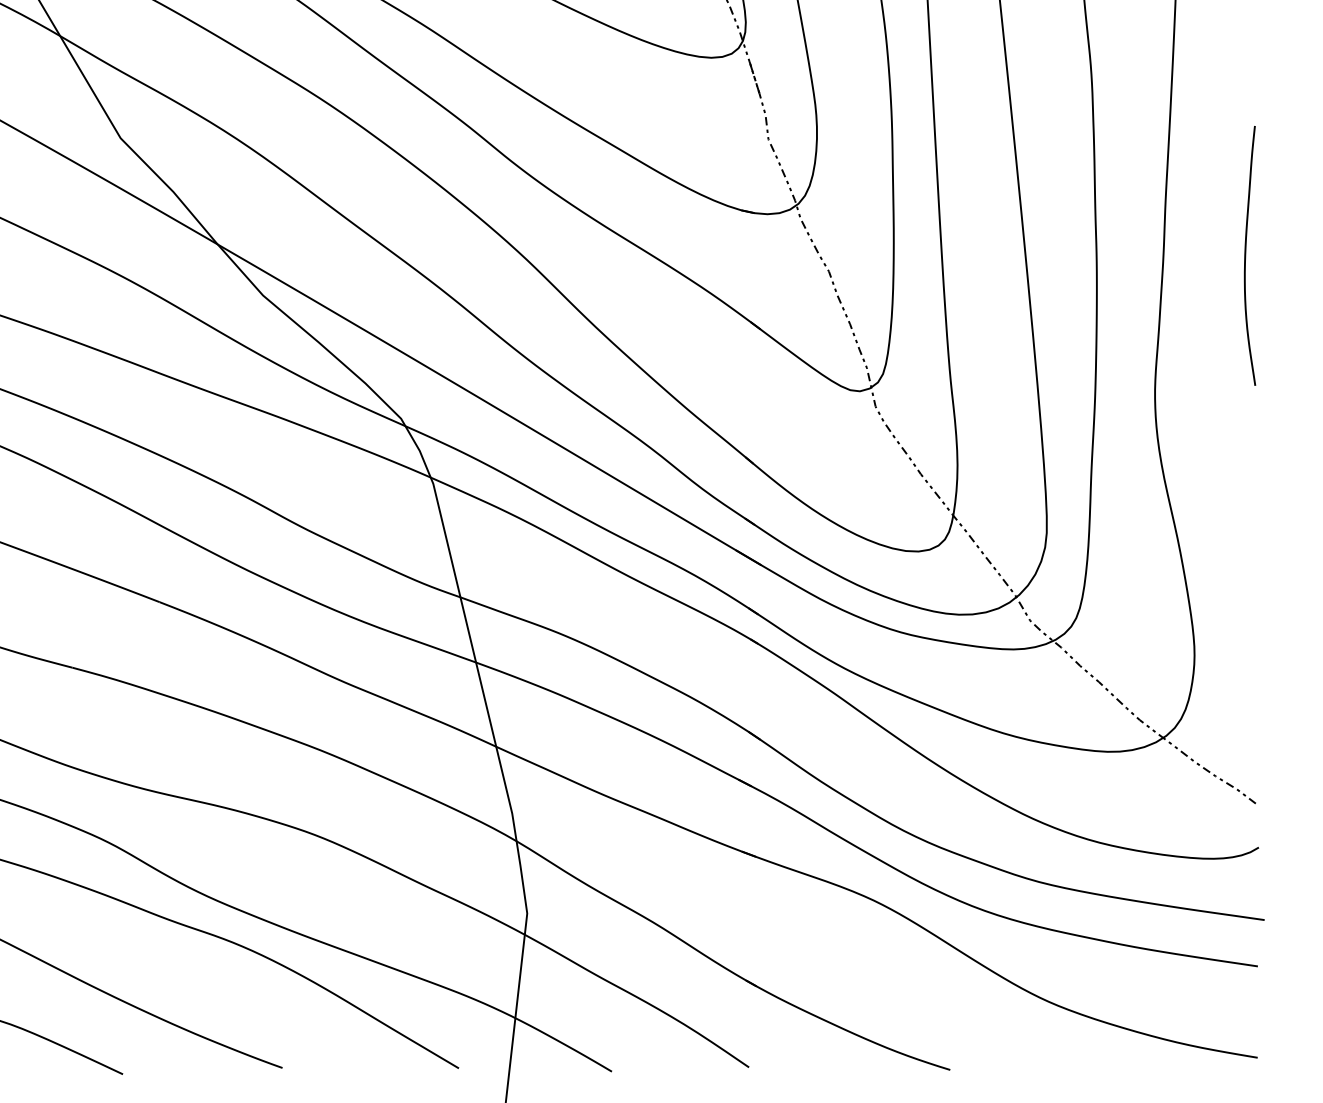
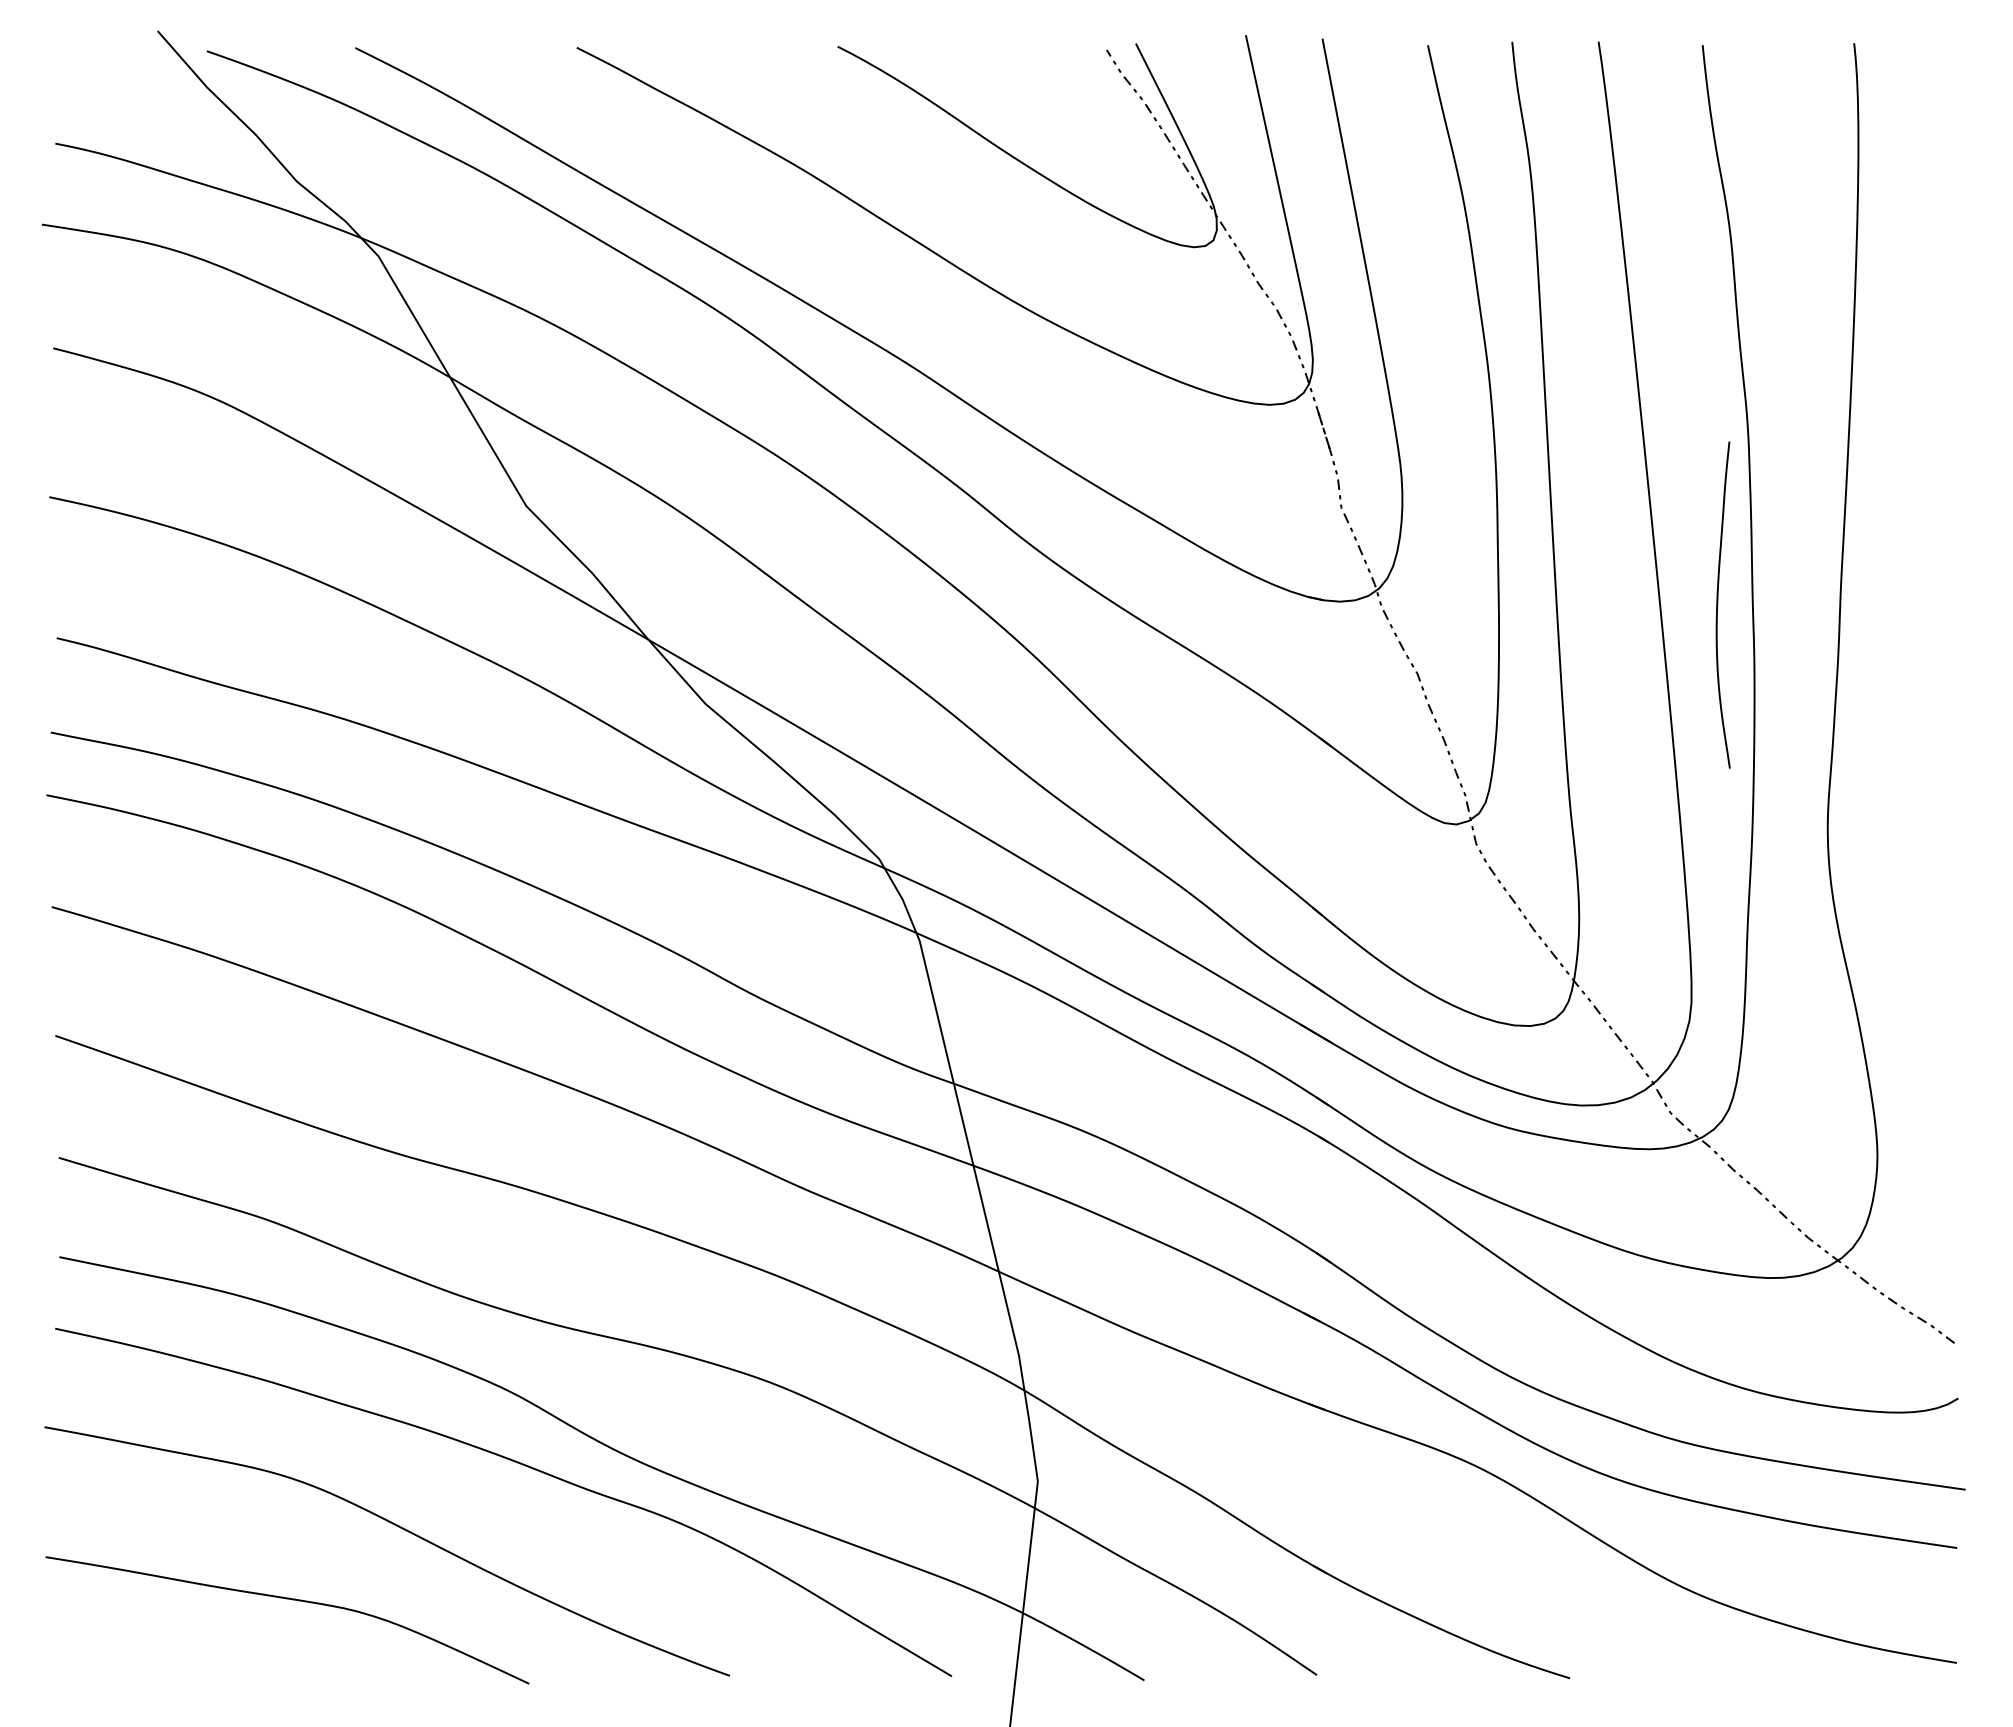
curve: (1246, 255) -> (1718, 604), moved

